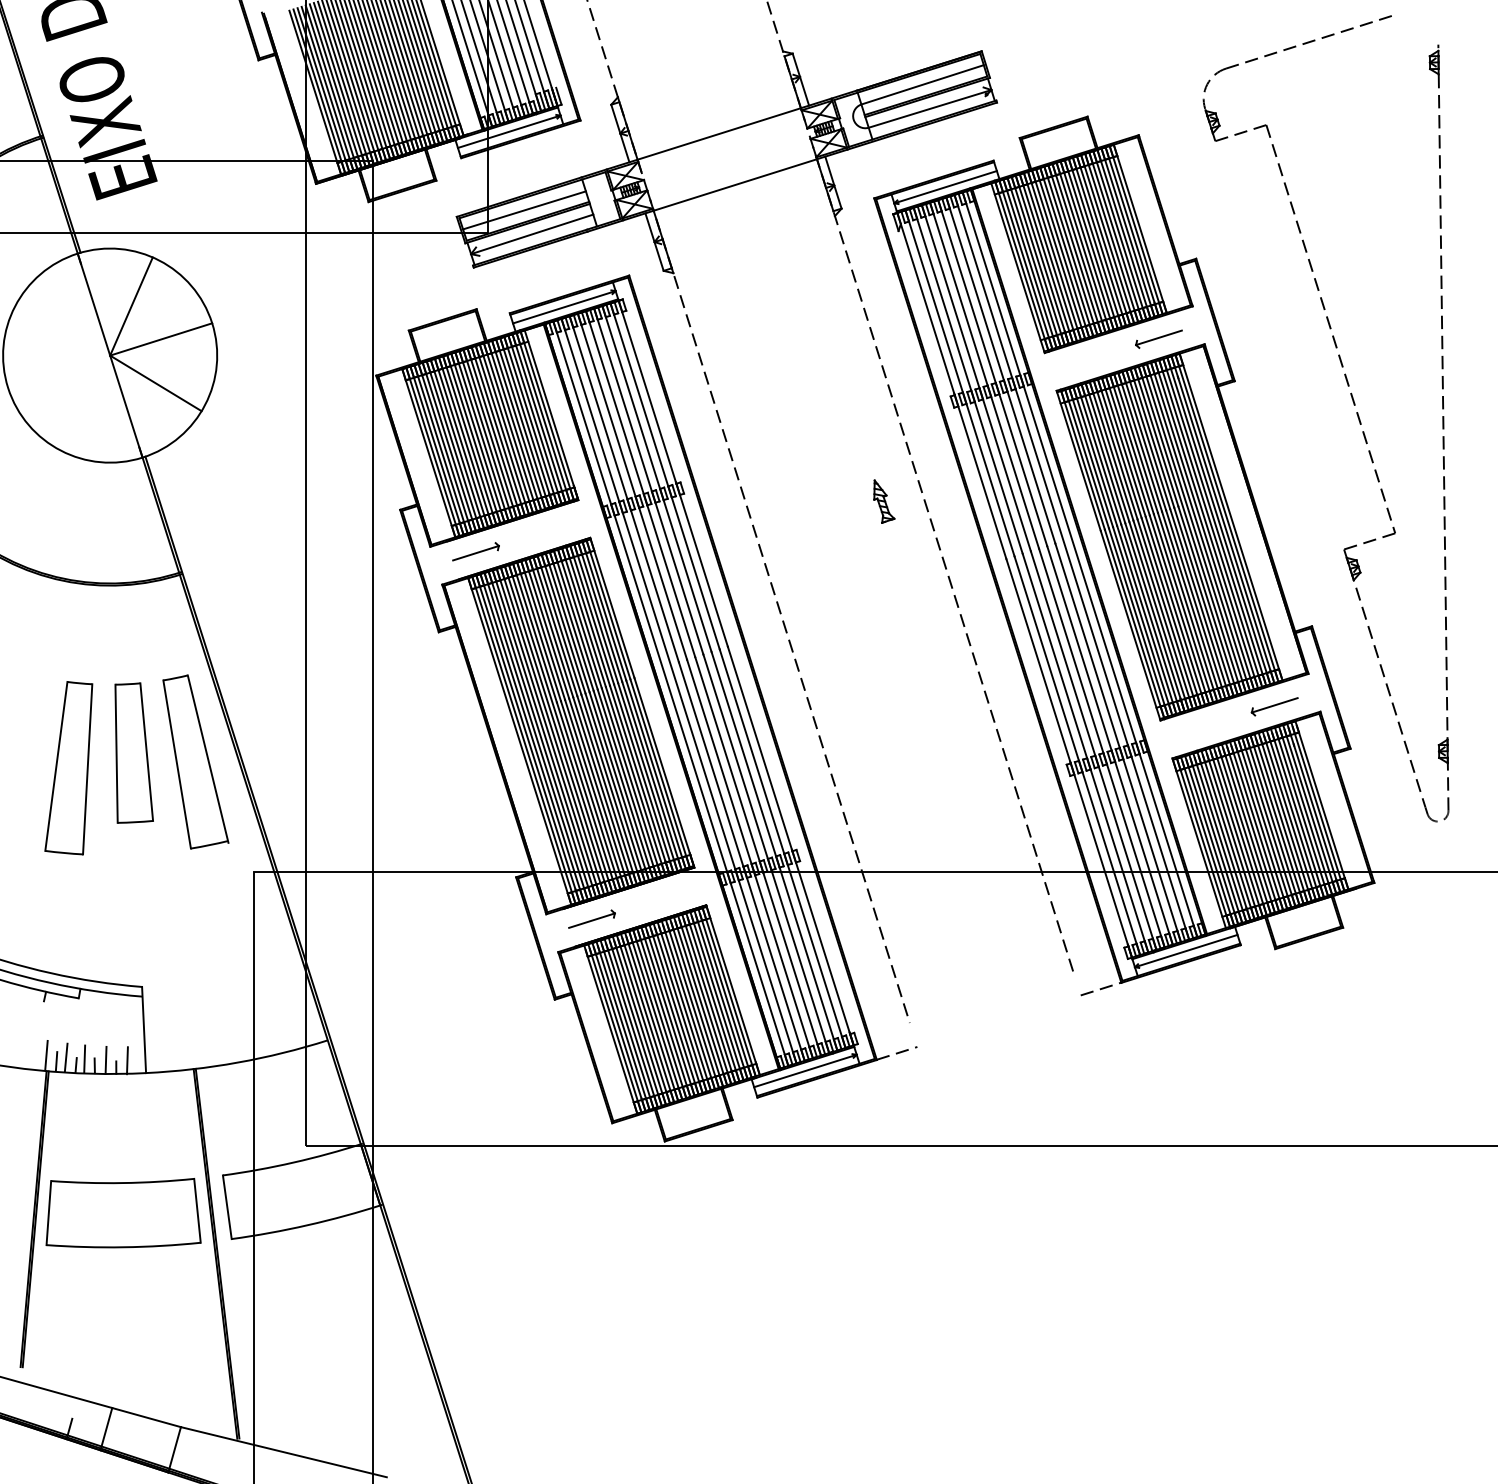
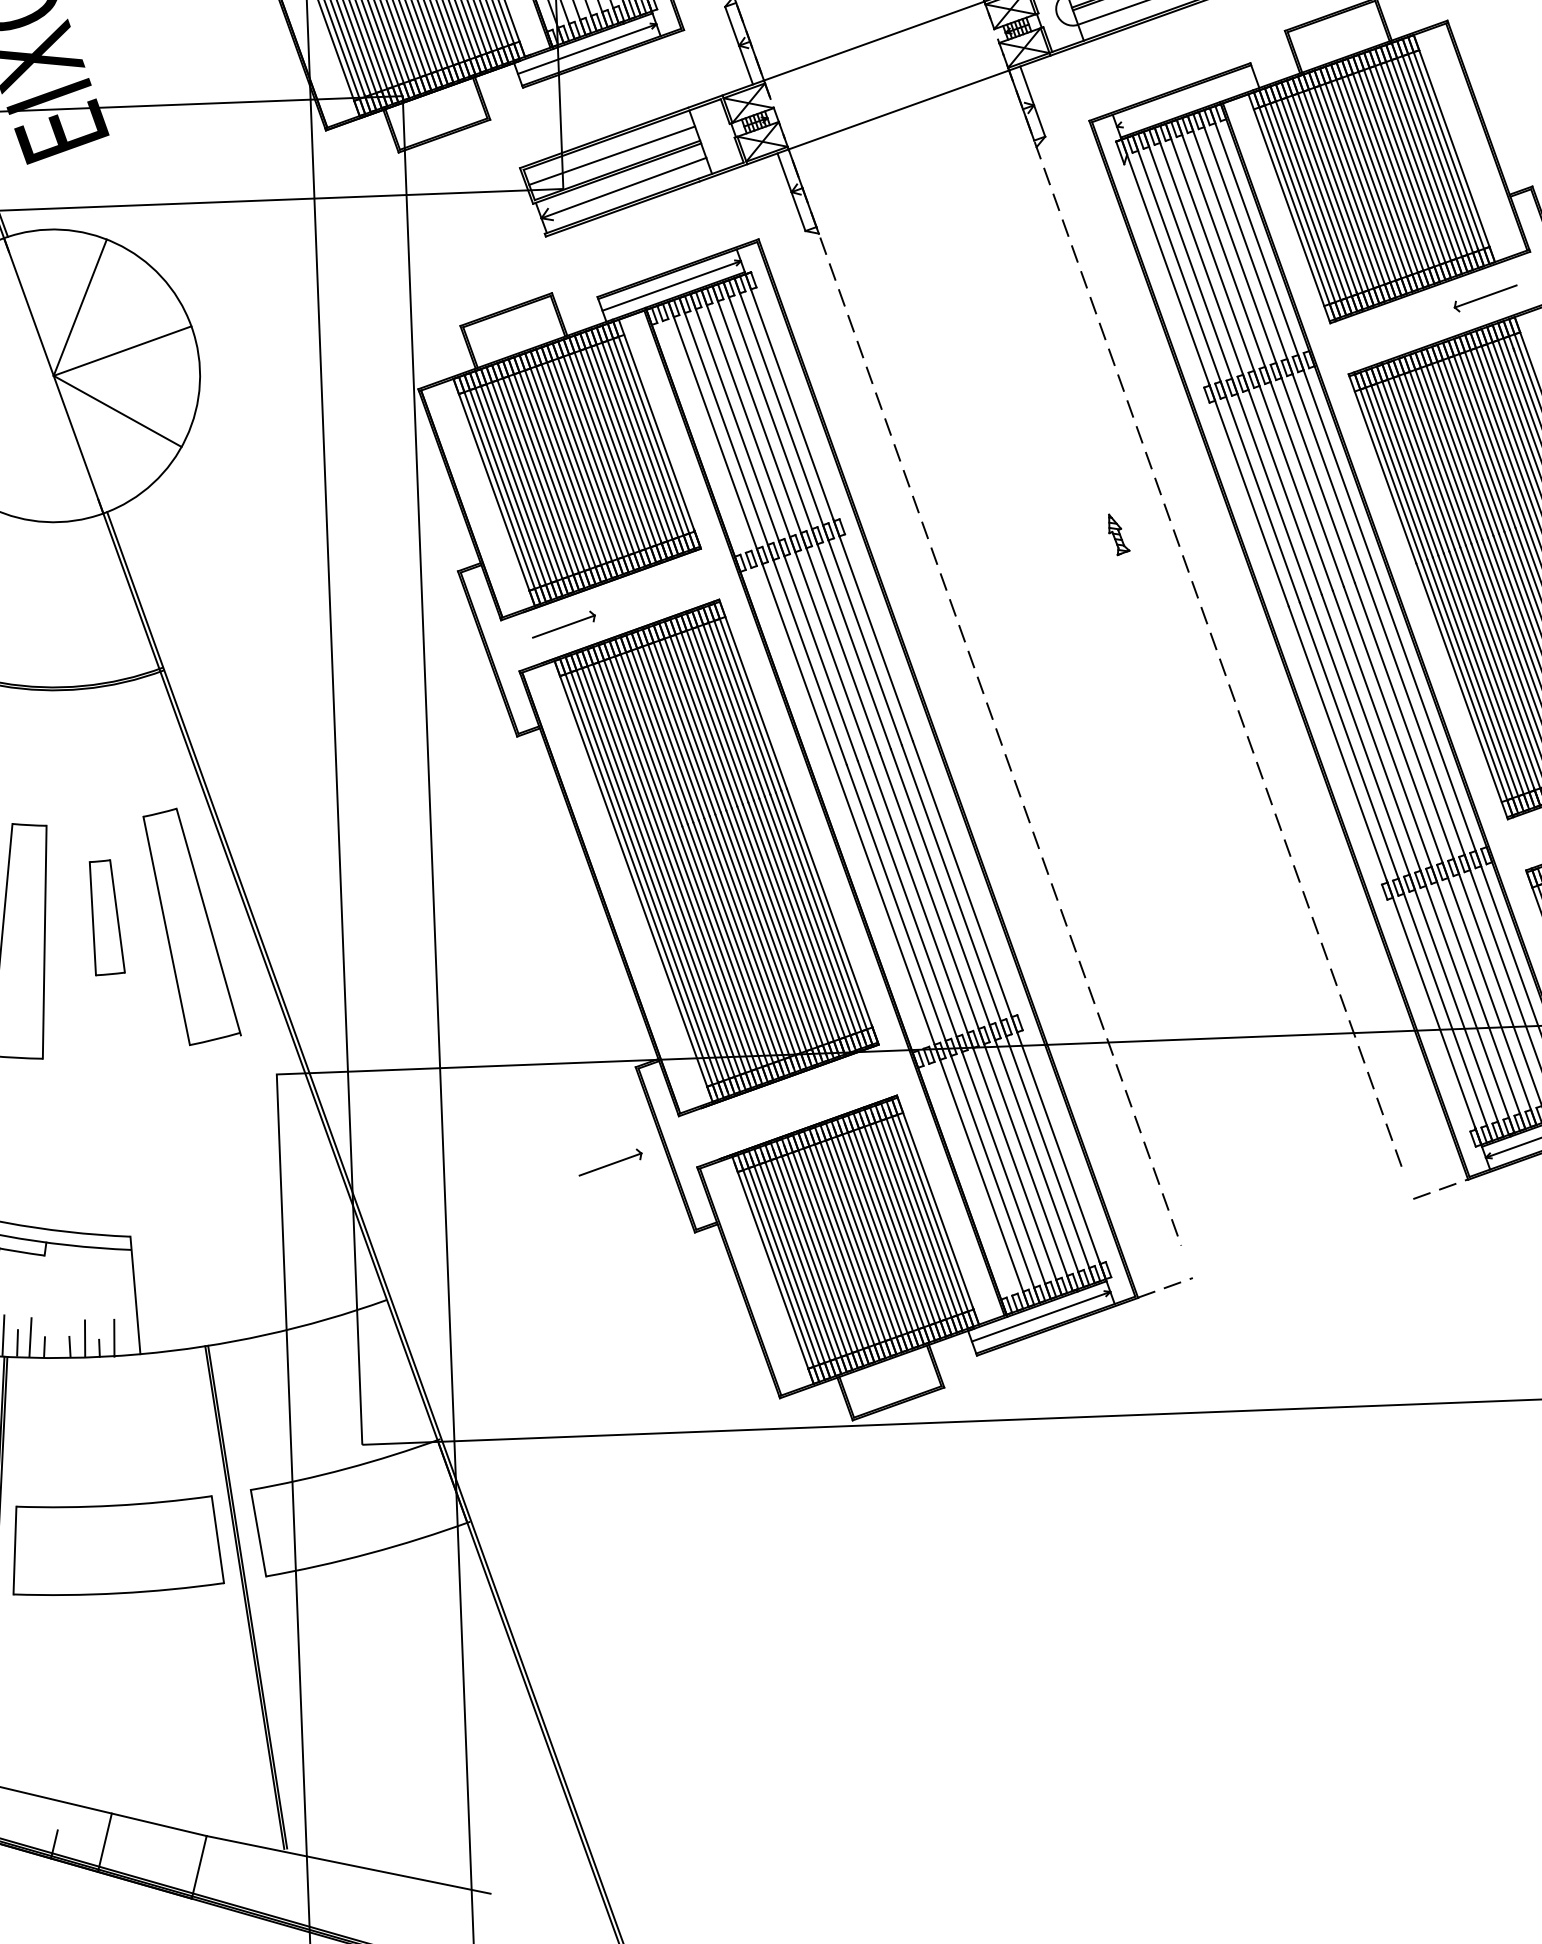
line: (945, 187) -> (1186, 102), removed
part: (884, 501) -> (1119, 534), size x0.7
line: (670, 693) -> (836, 808), removed
part: (133, 752) -> (106, 916), size x0.6
part: (591, 918) -> (609, 1161), moved
line: (84, 1058) -> (55, 1337), removed

